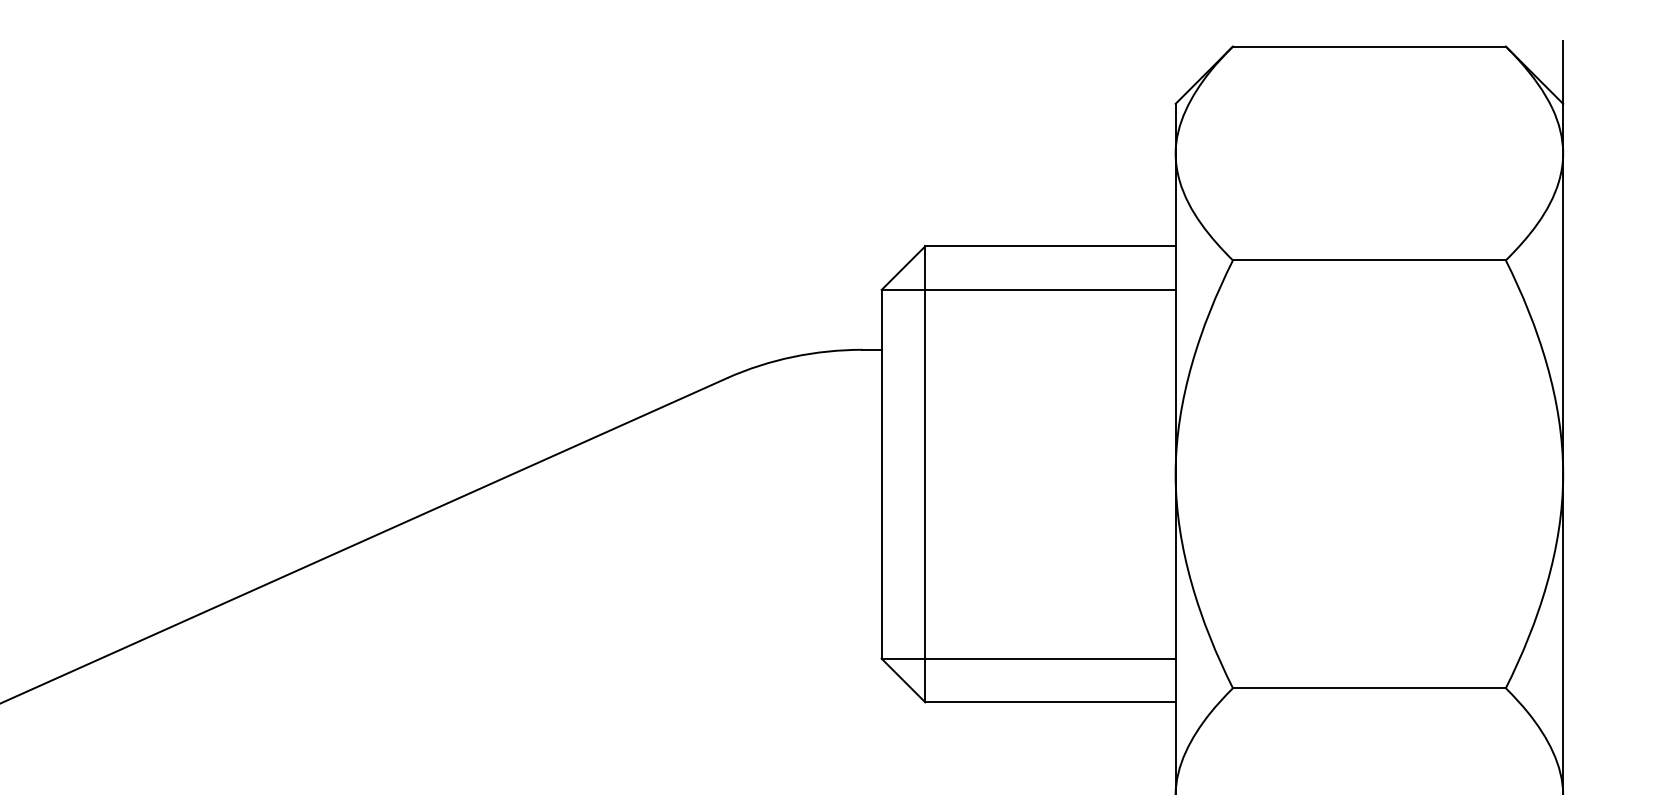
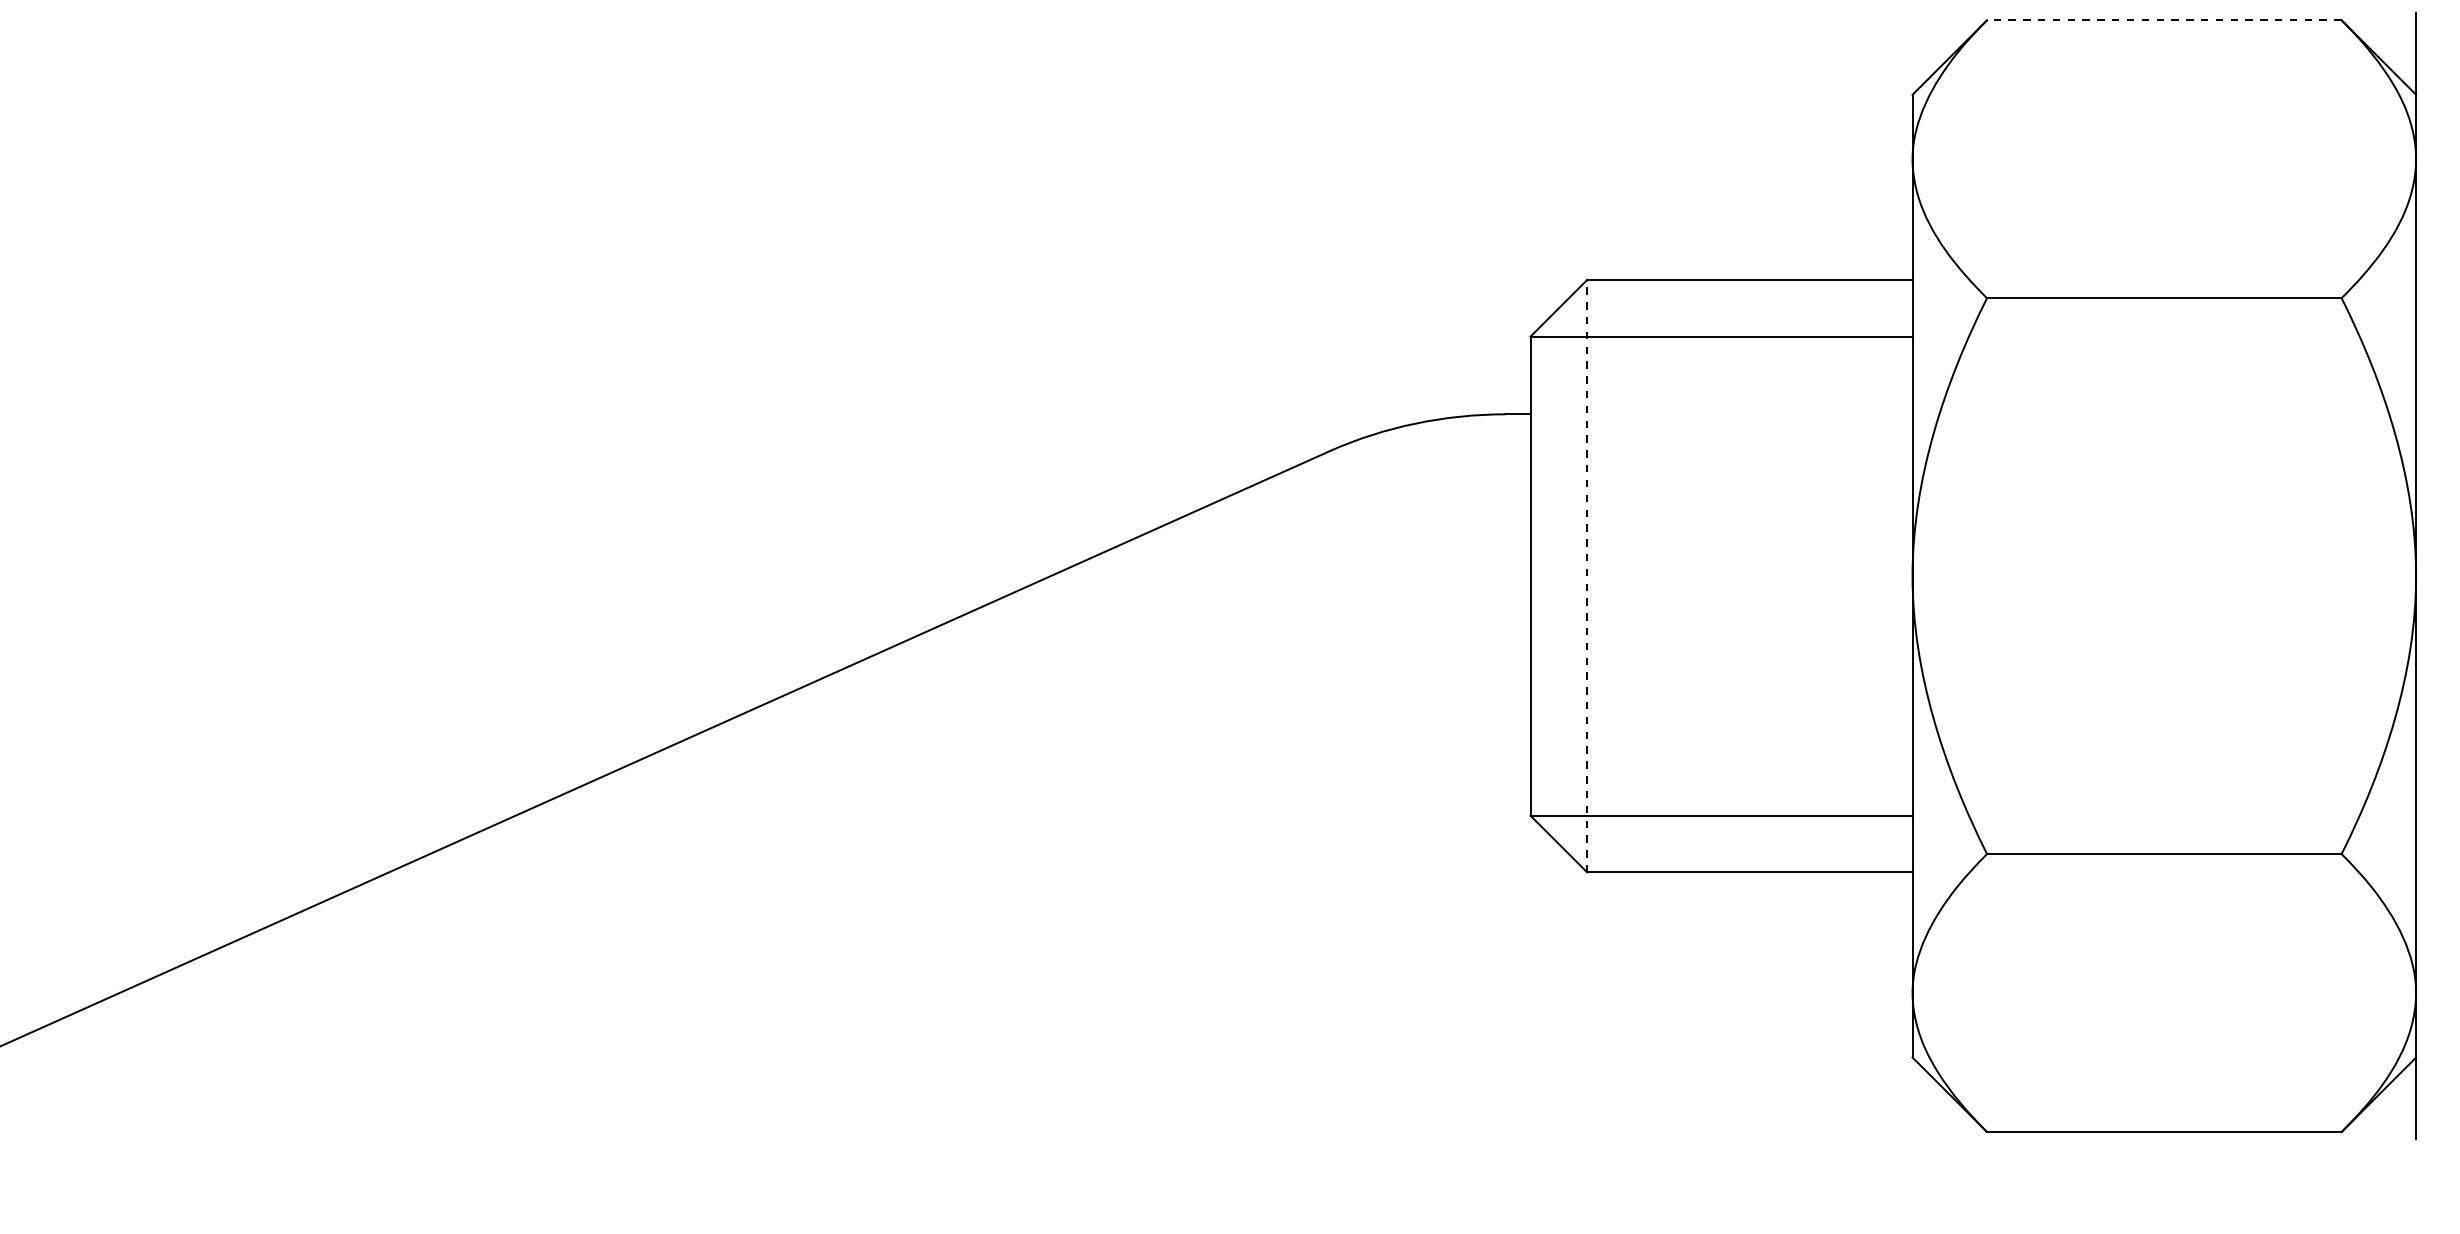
line: (1368, 46) -> (2163, 20), solid -> dashed
line: (925, 473) -> (1587, 575), solid -> dashed

